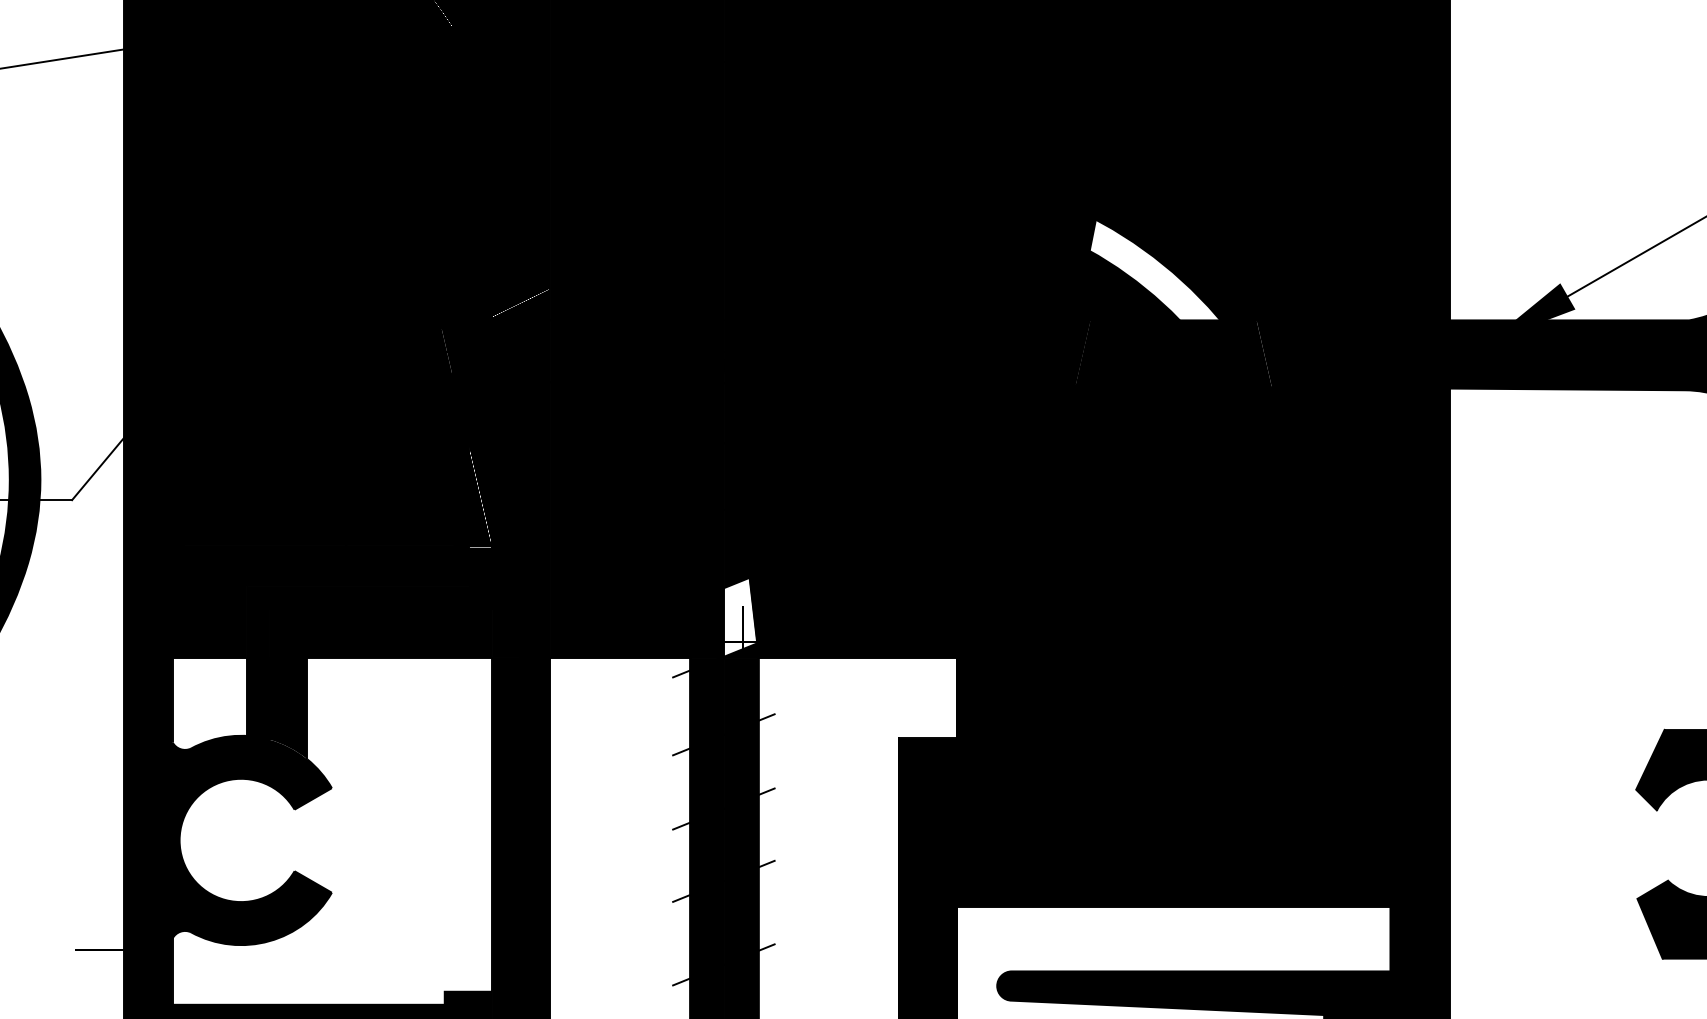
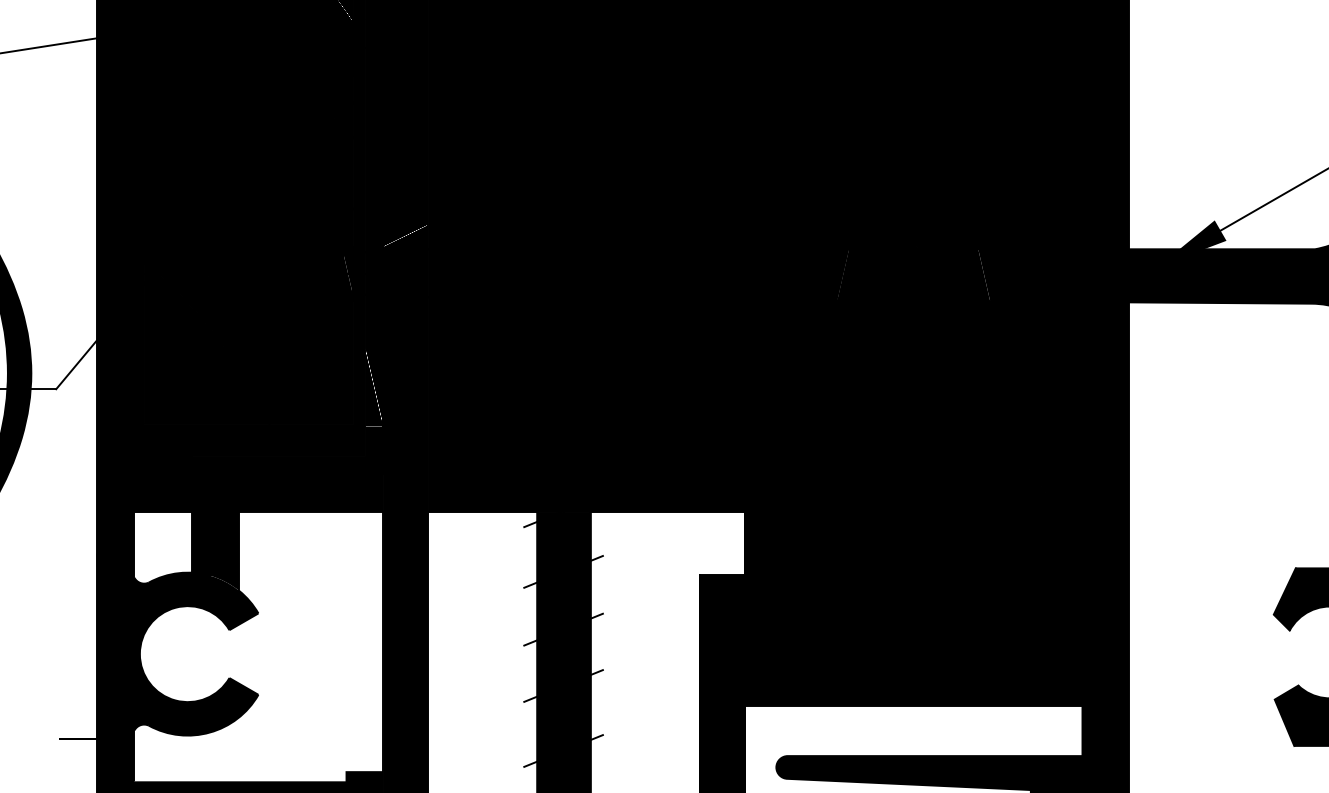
fill: (1155, 269) -> (899, 209), added
fill: (740, 617) -> (576, 480), added

